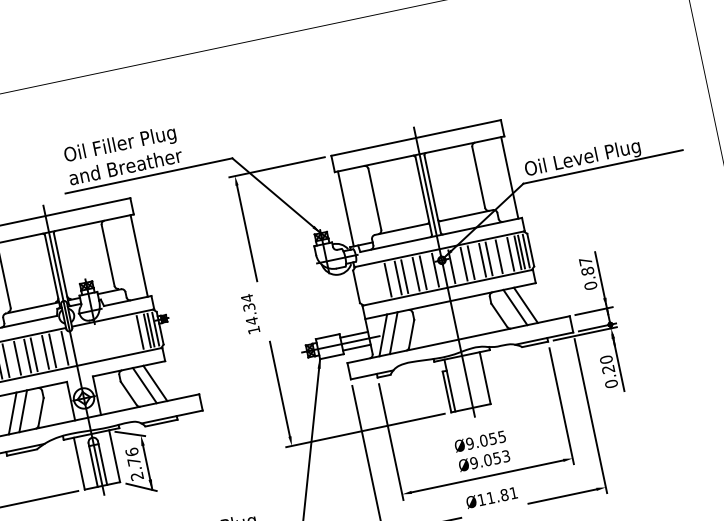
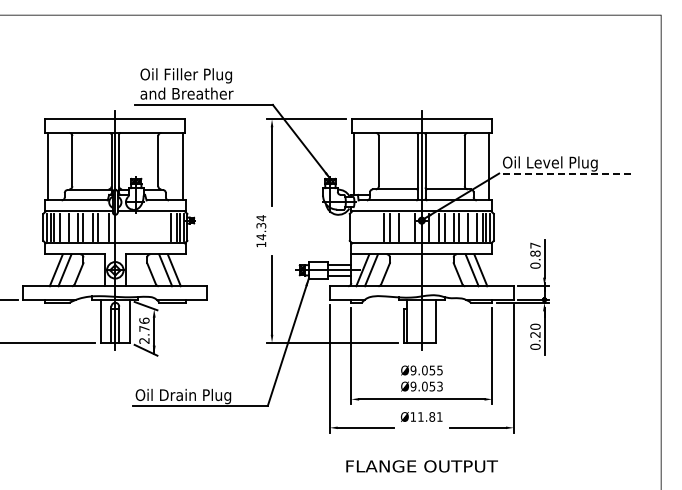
line: (603, 166) -> (565, 173), solid -> dashed
line: (422, 271) -> (404, 226), removed
line: (387, 279) -> (375, 226), removed

